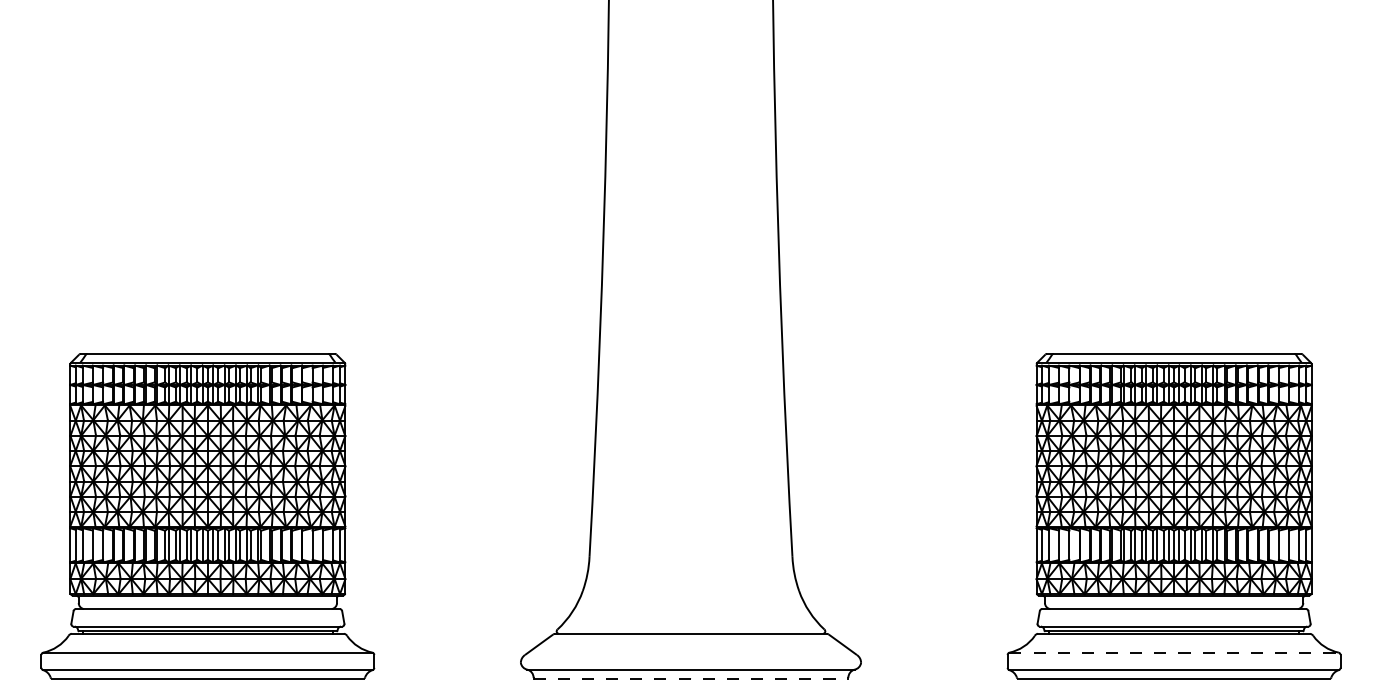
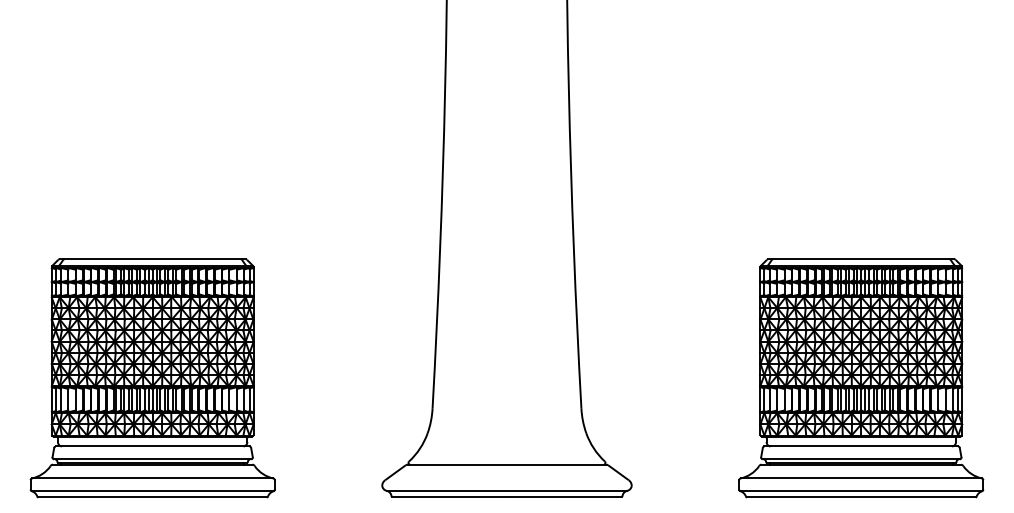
line: (1174, 652) -> (861, 478), dashed -> solid
line: (691, 678) -> (507, 497), dashed -> solid

